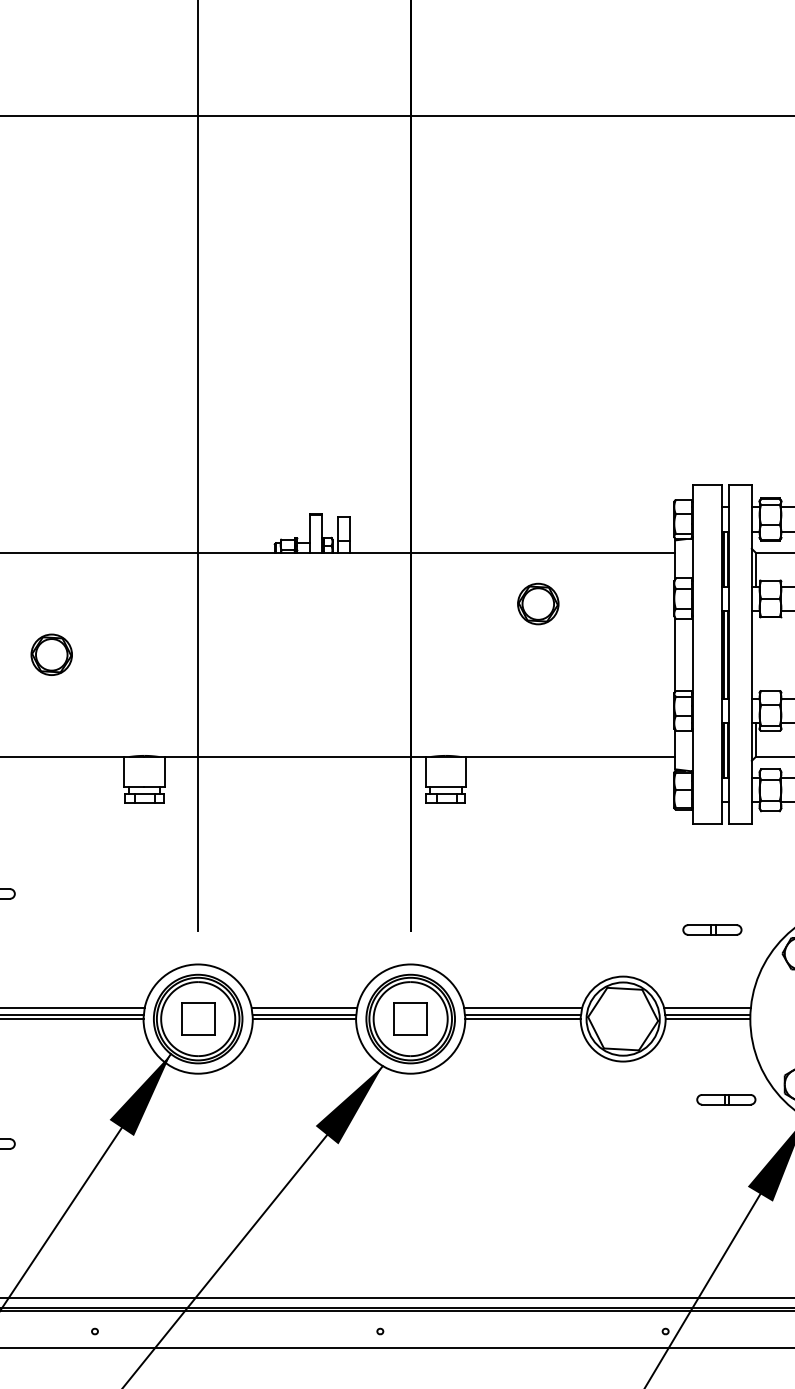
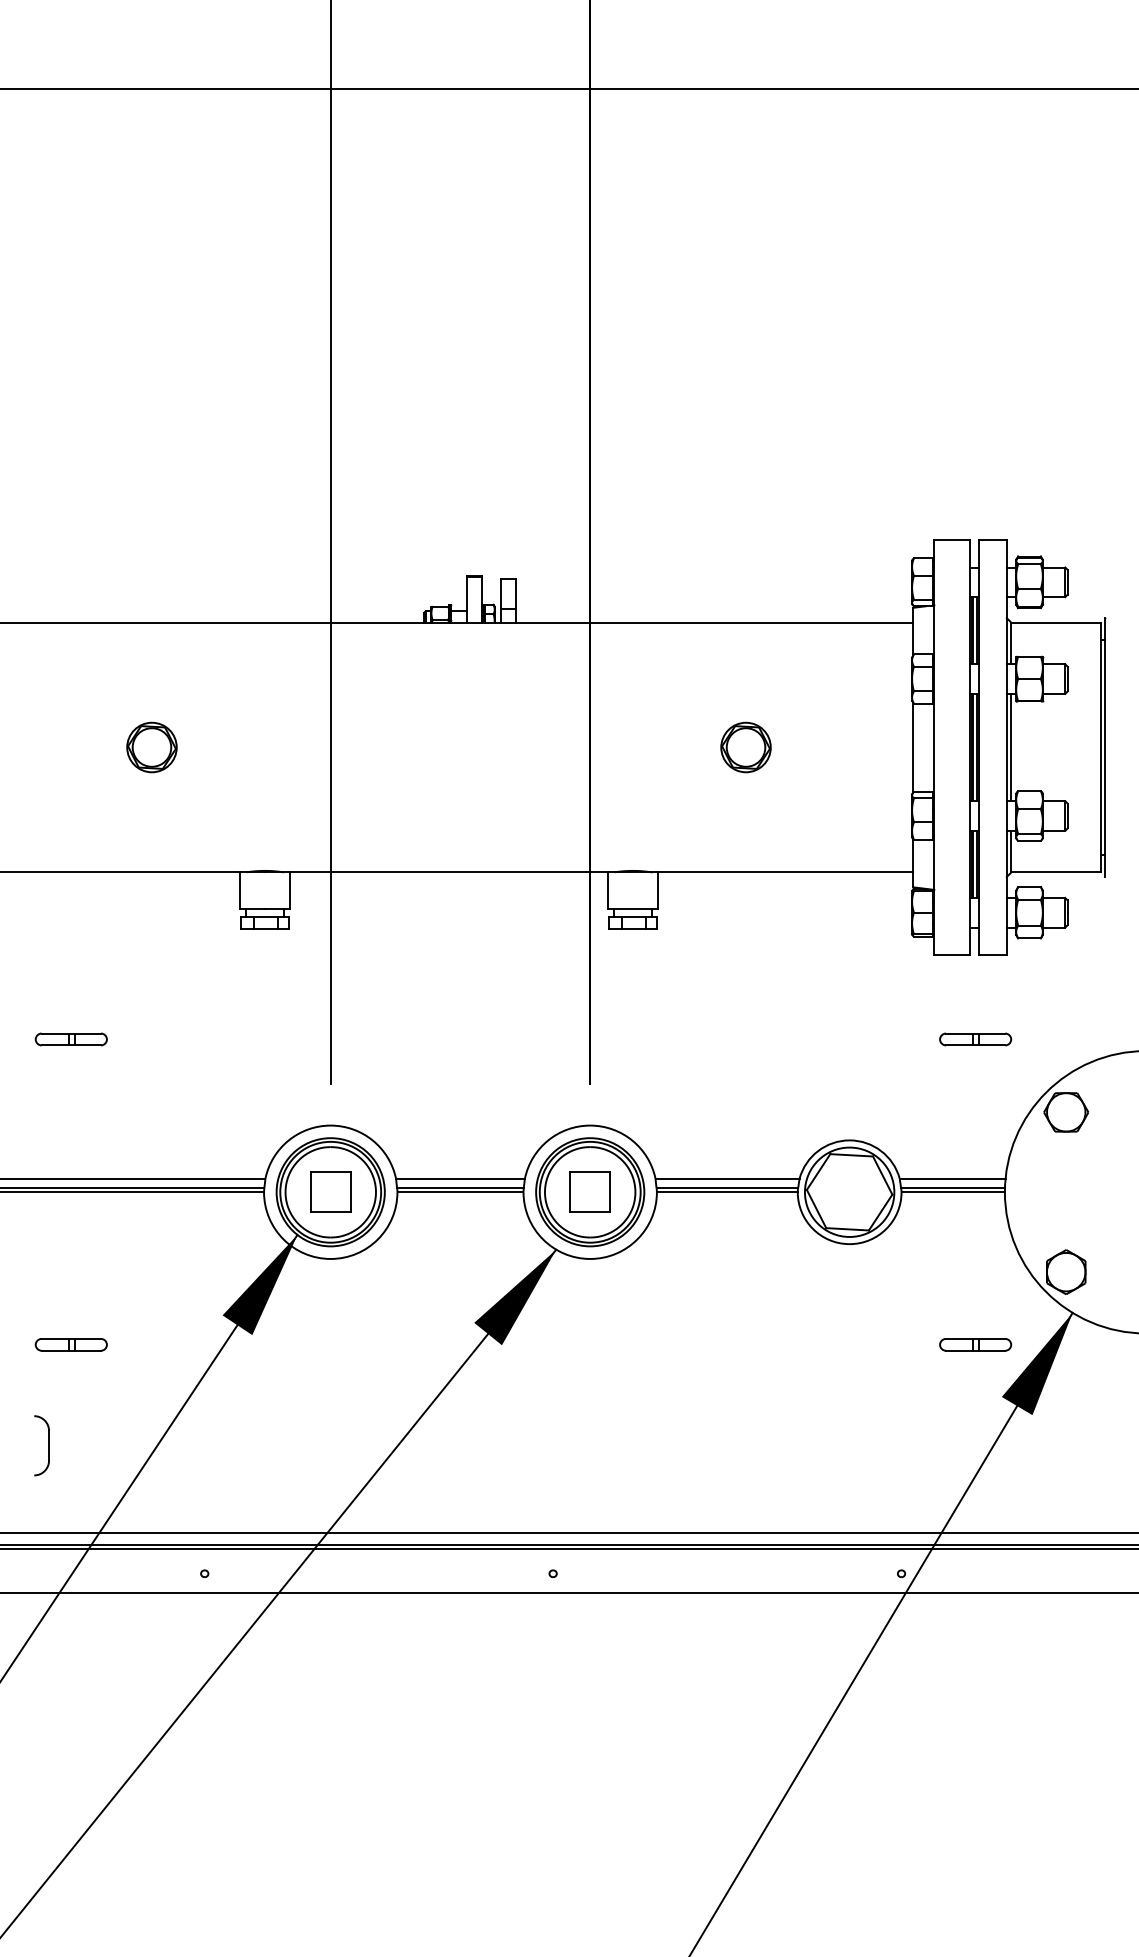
part: (537, 604) -> (745, 747), moved
line: (755, 654) -> (1011, 747), added
part: (712, 930) -> (975, 1039), moved
part: (726, 1099) -> (975, 1344), moved

